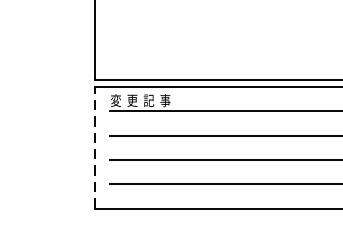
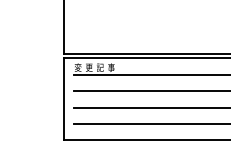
line: (95, 147) -> (64, 99), dashed -> solid

